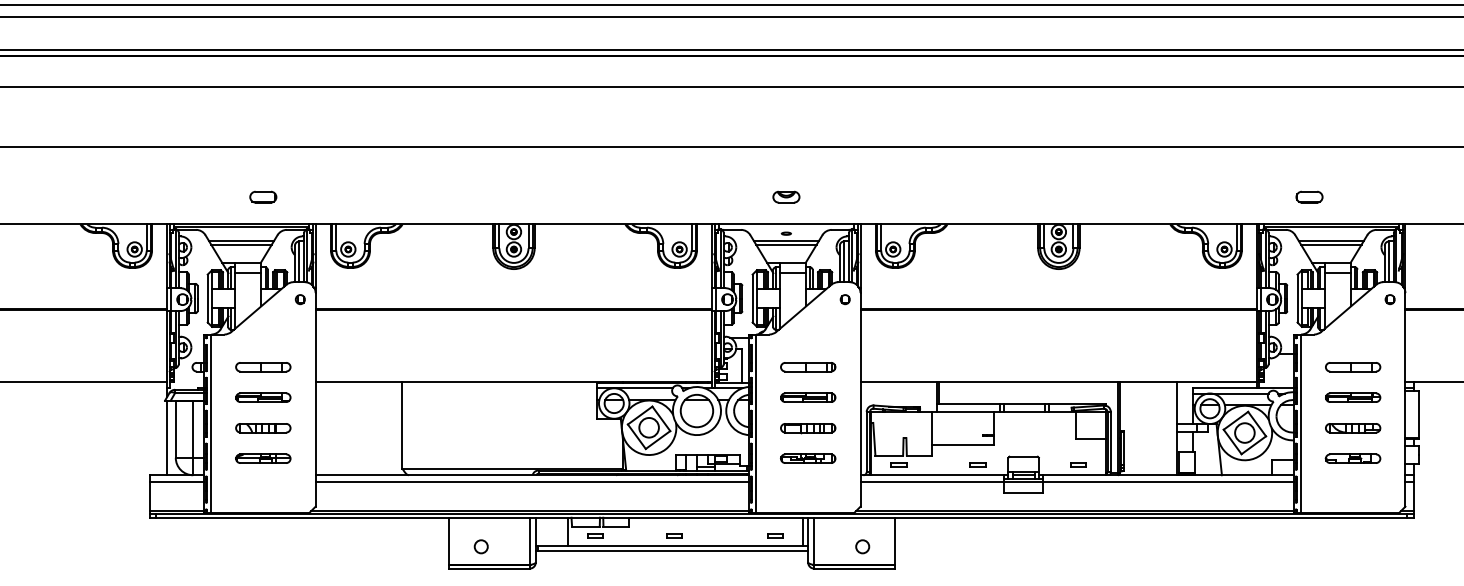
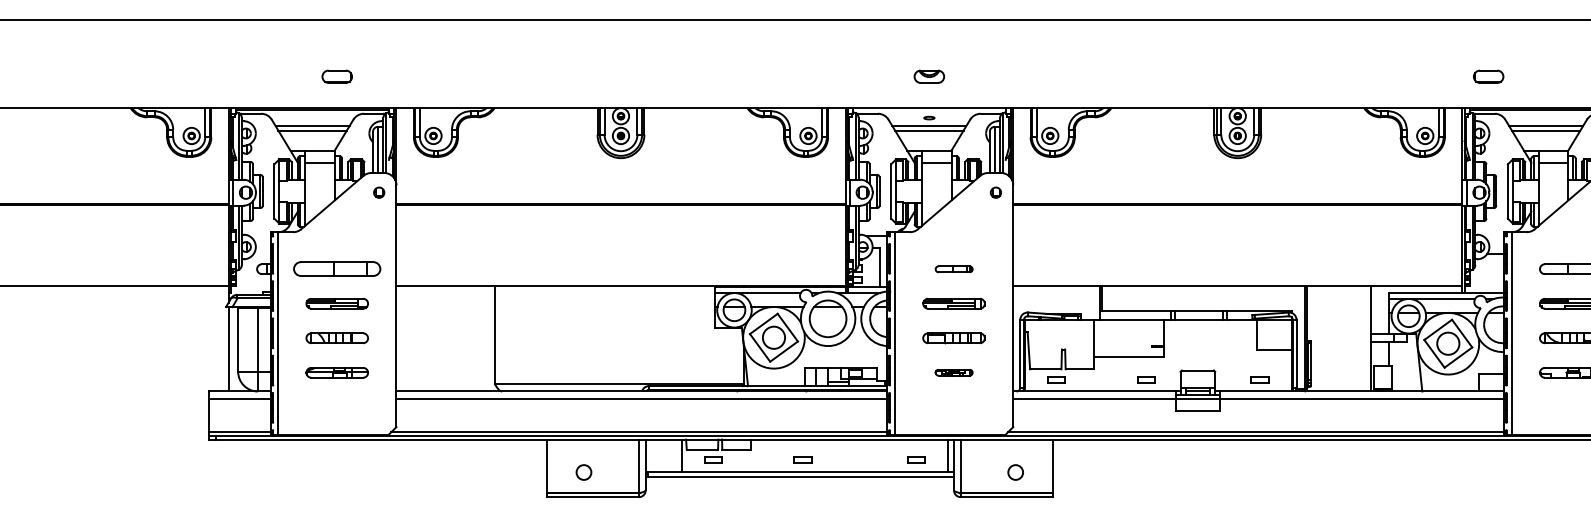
part: (1309, 196) -> (1488, 75), moved
part: (263, 367) -> (337, 269), size x1.4
part: (808, 367) -> (954, 269), size x0.6
part: (808, 458) -> (954, 372), size x0.6

